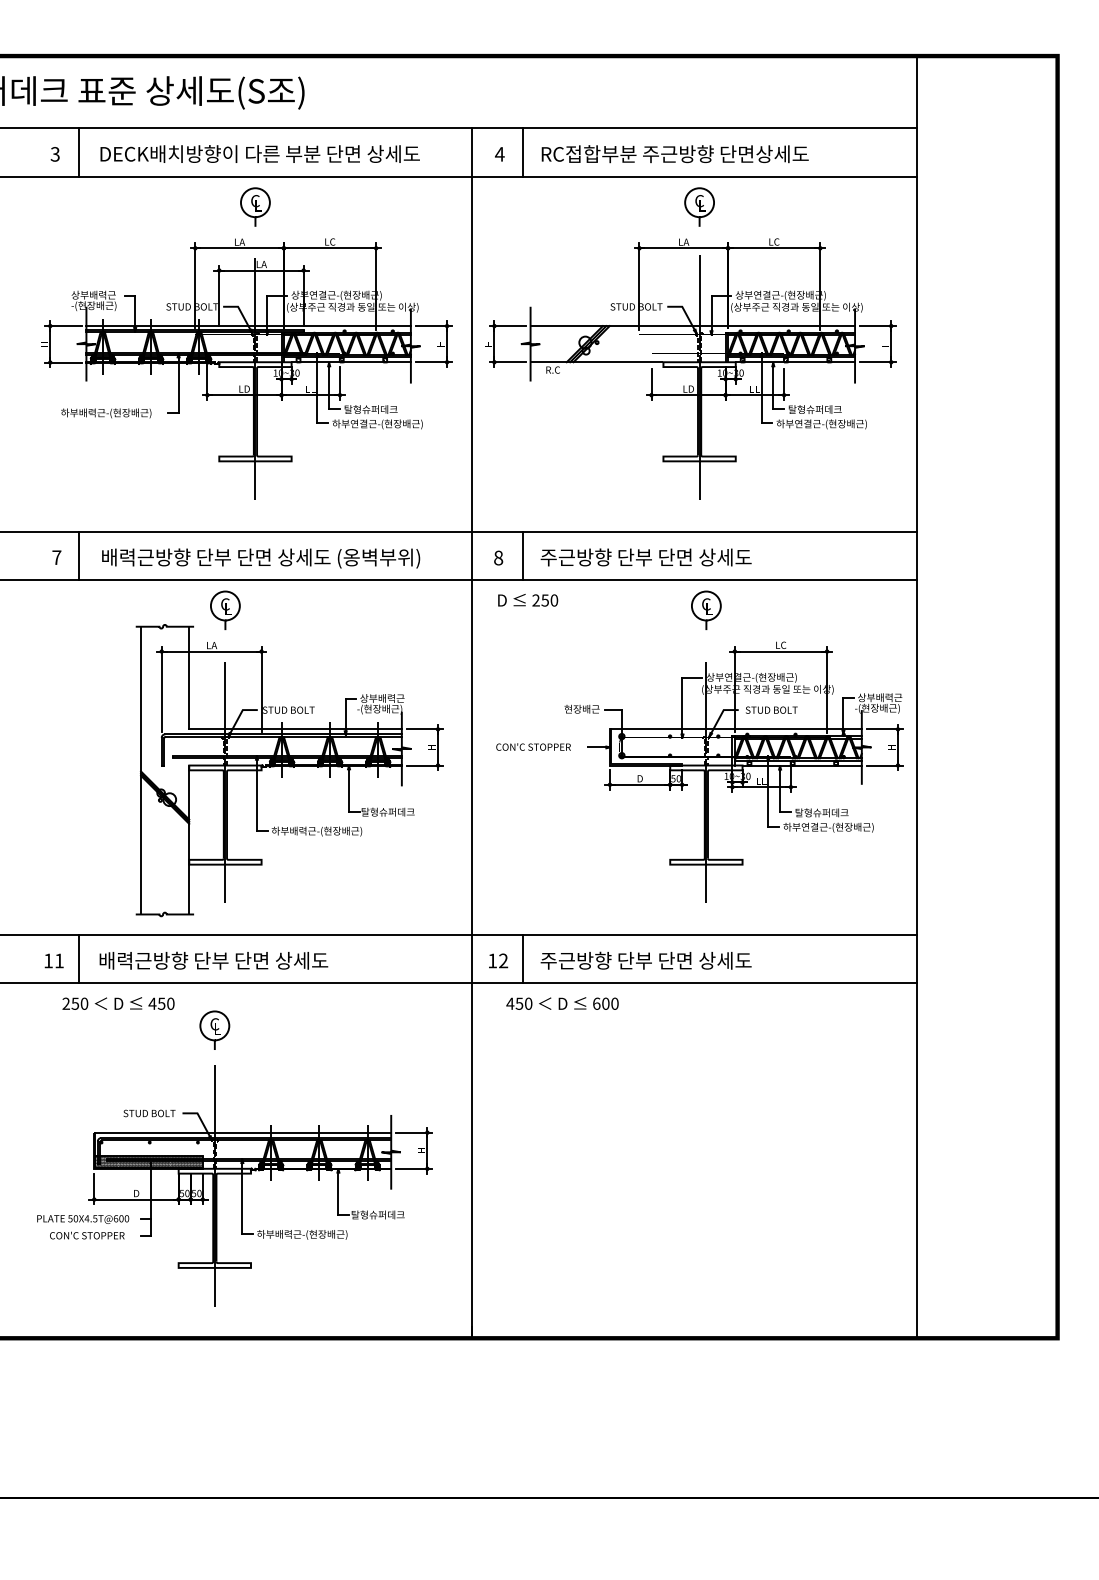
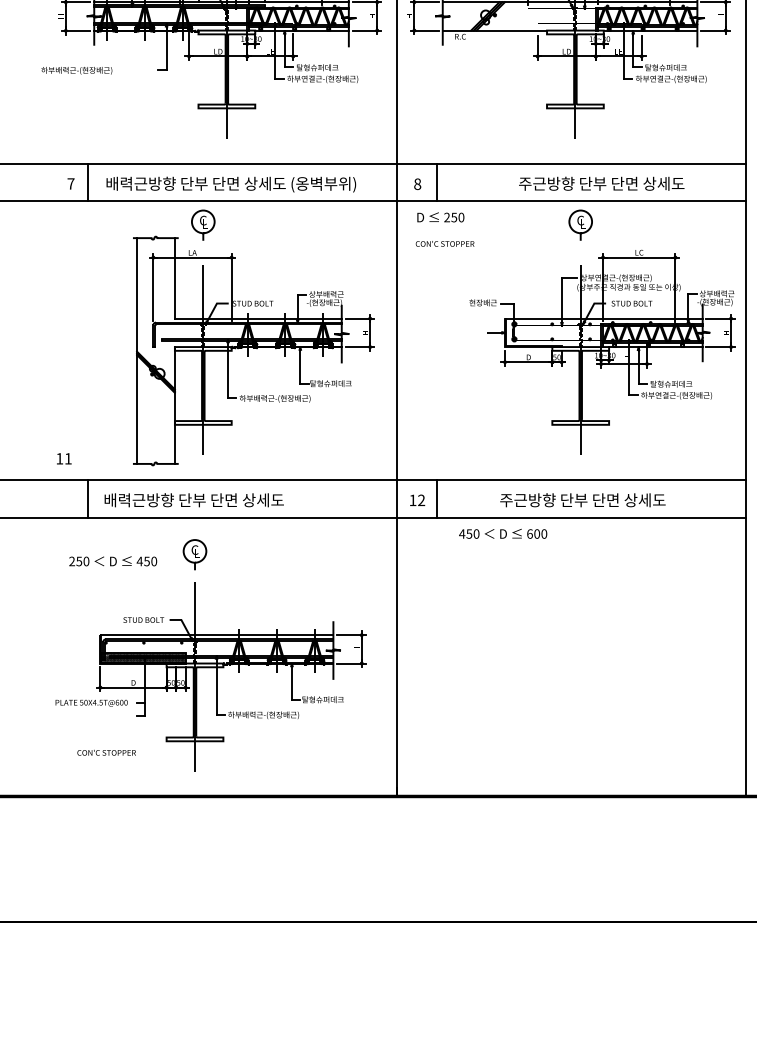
text: (106, 413) -> (77, 70), moved
text: (645, 557) -> (601, 183), moved
text: (533, 746) -> (445, 243), moved
text: (53, 960) -> (63, 458), moved
text: (645, 960) -> (582, 500), moved
text: (118, 1003) -> (113, 561), moved
text: (562, 1003) -> (503, 533), moved
text: (87, 1235) -> (106, 752), moved

